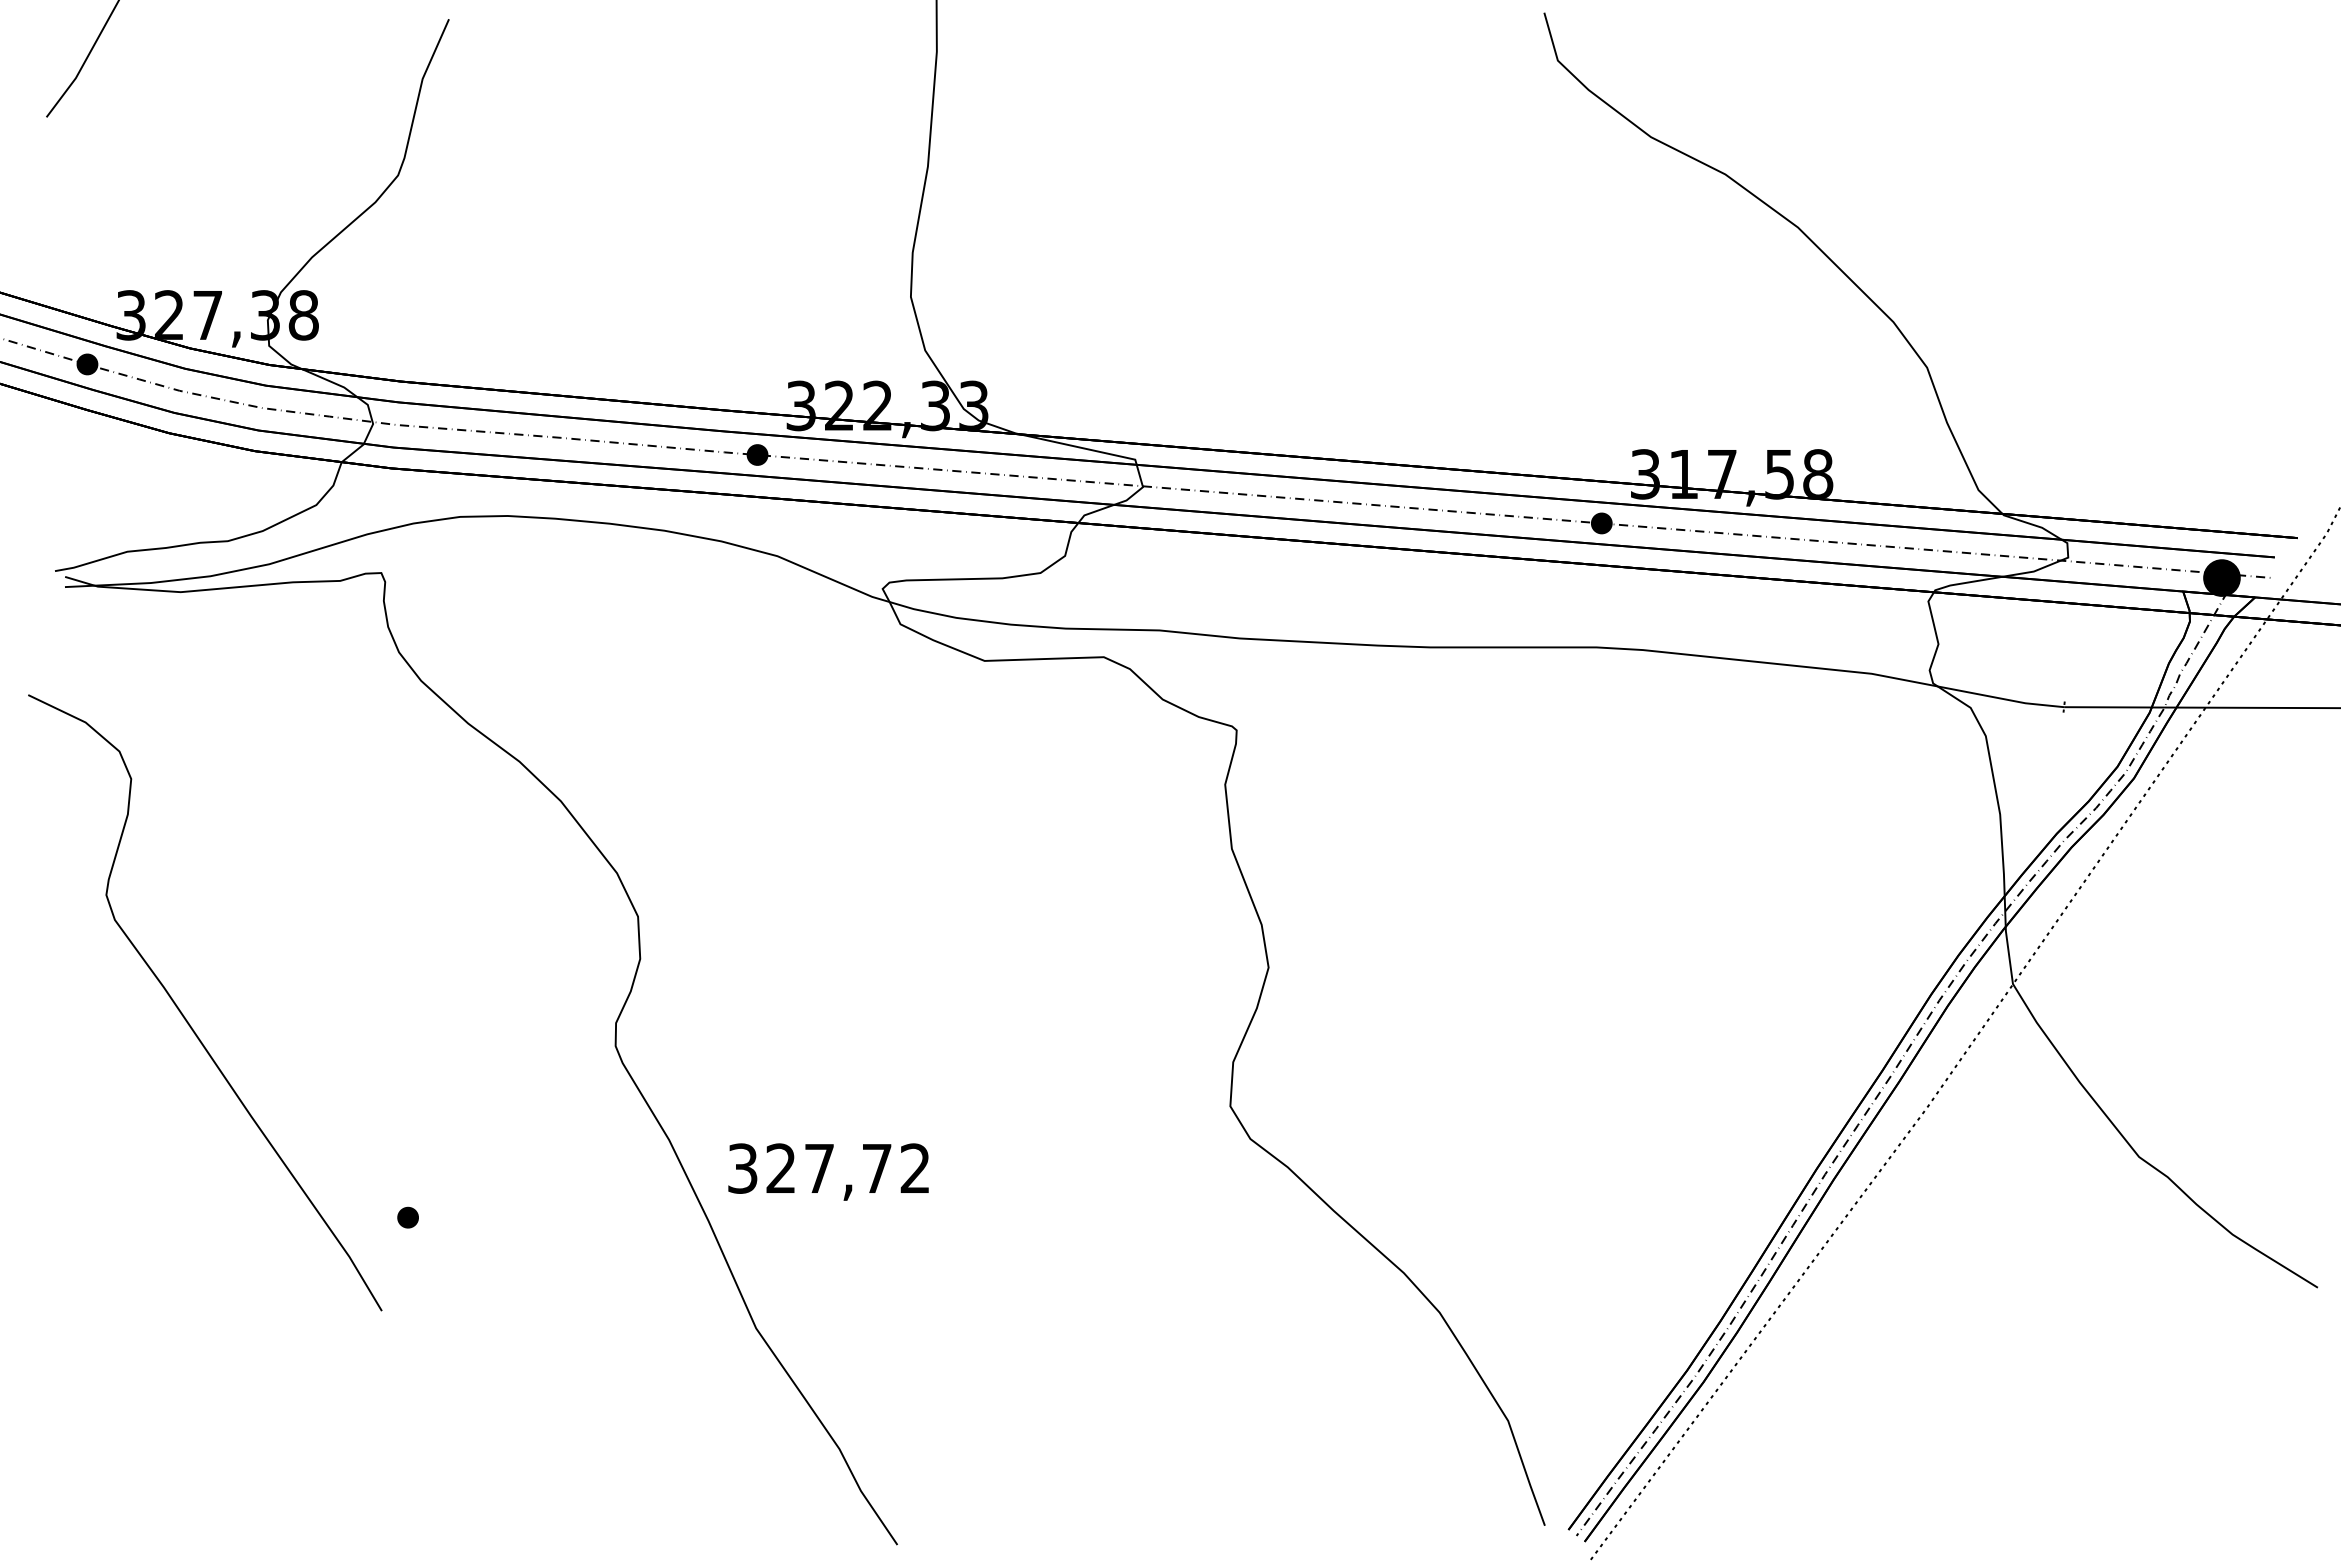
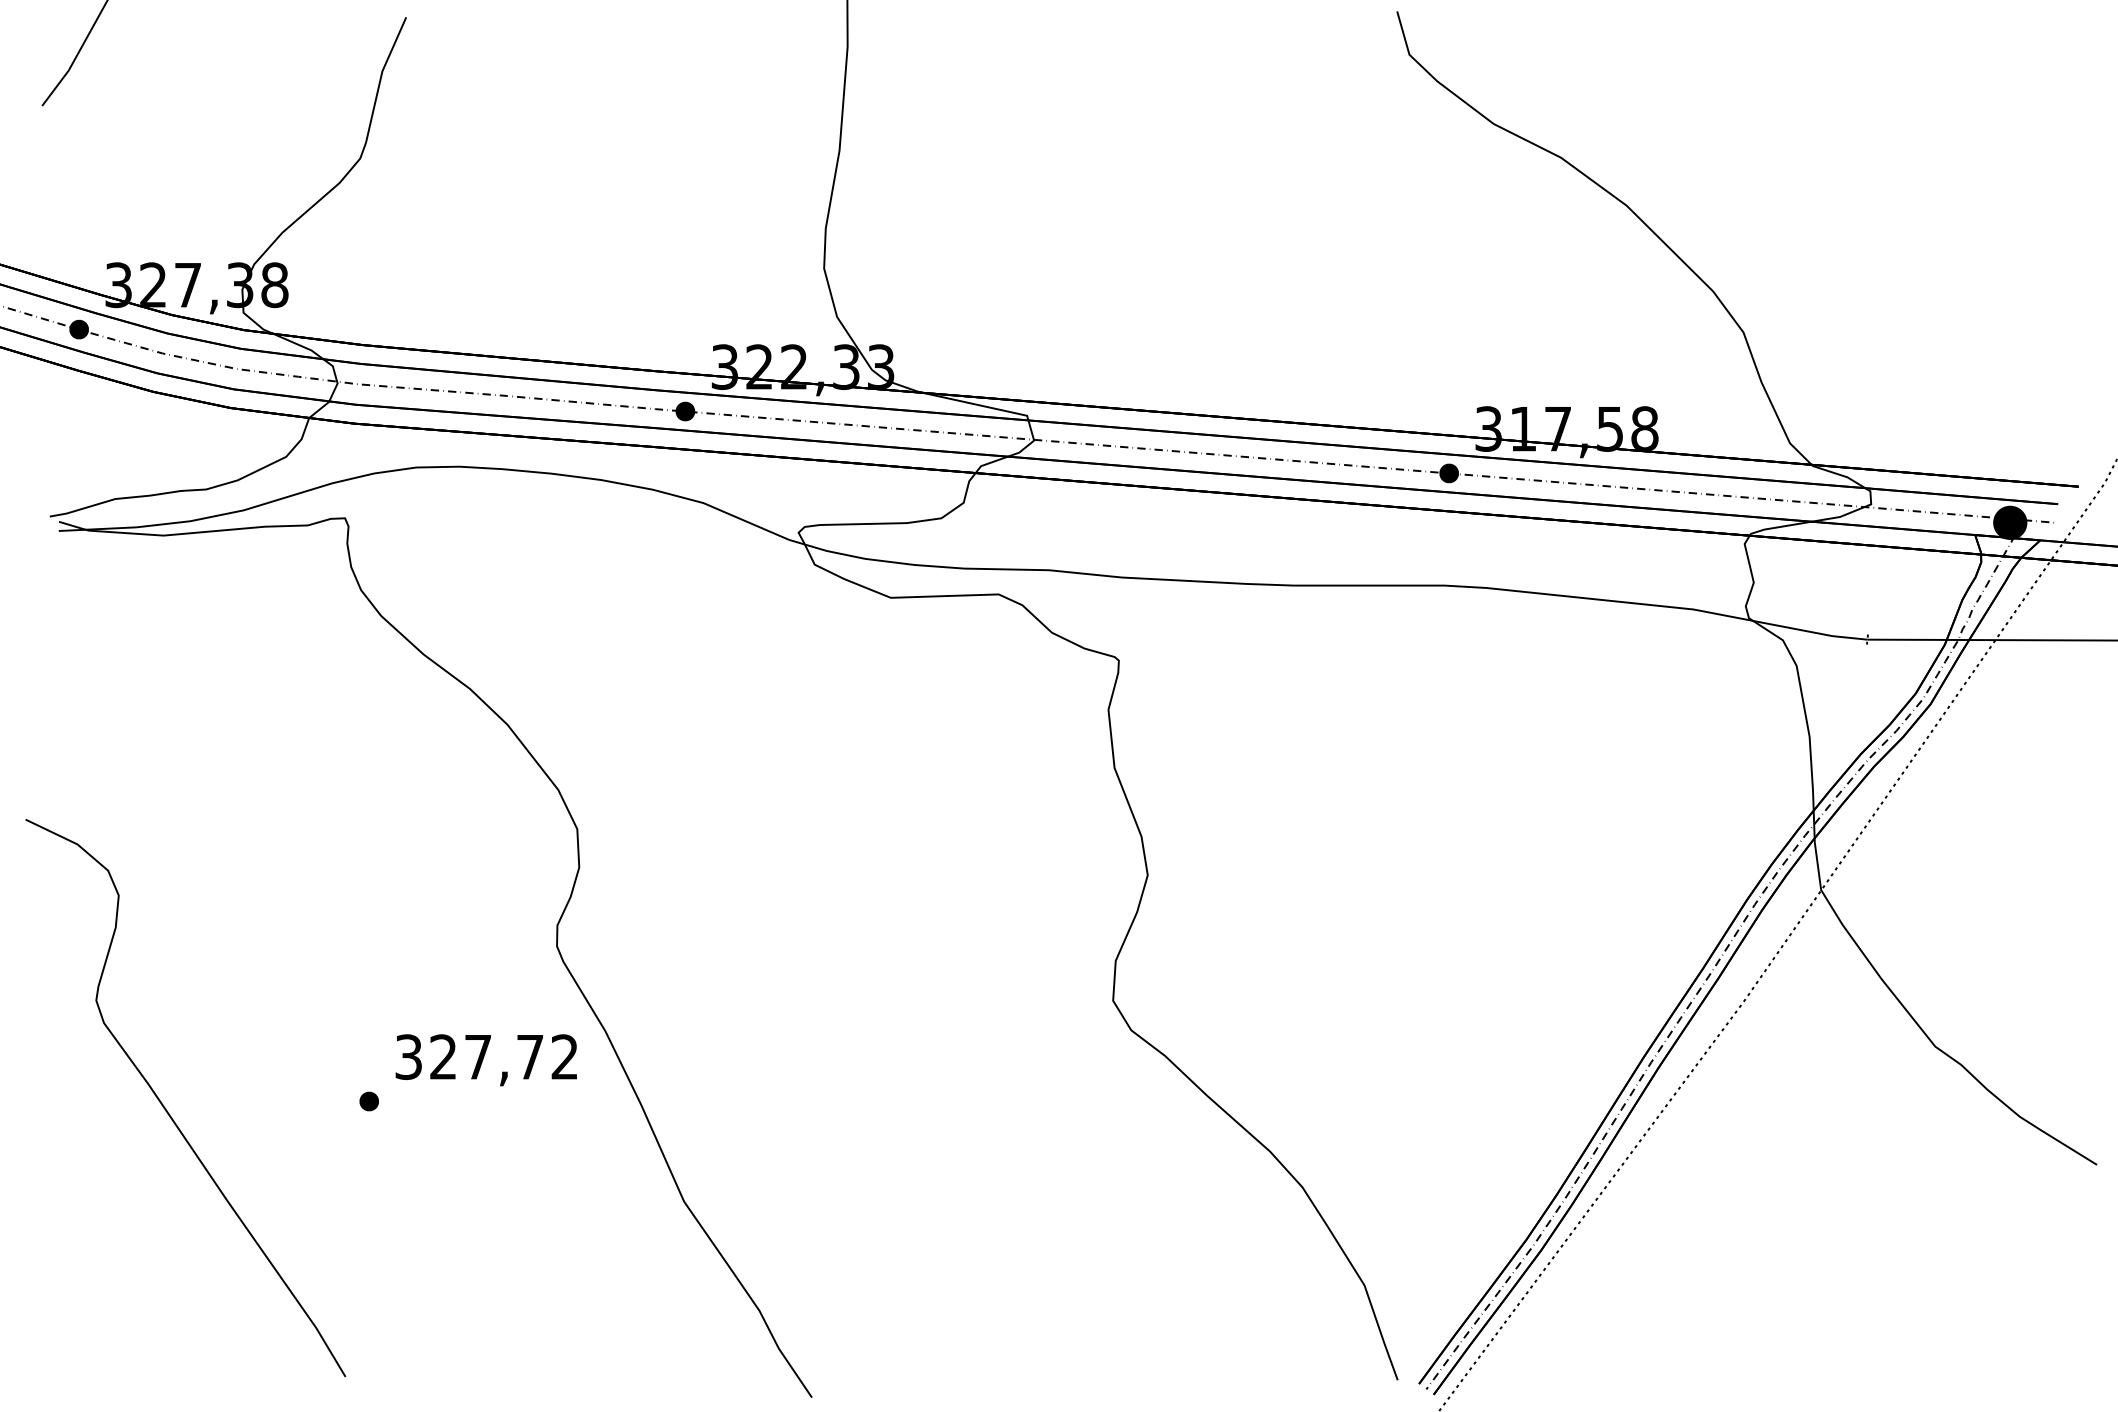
curve: (184, 1015) -> (166, 1109), moved
text: (828, 1171) -> (486, 1059), moved

